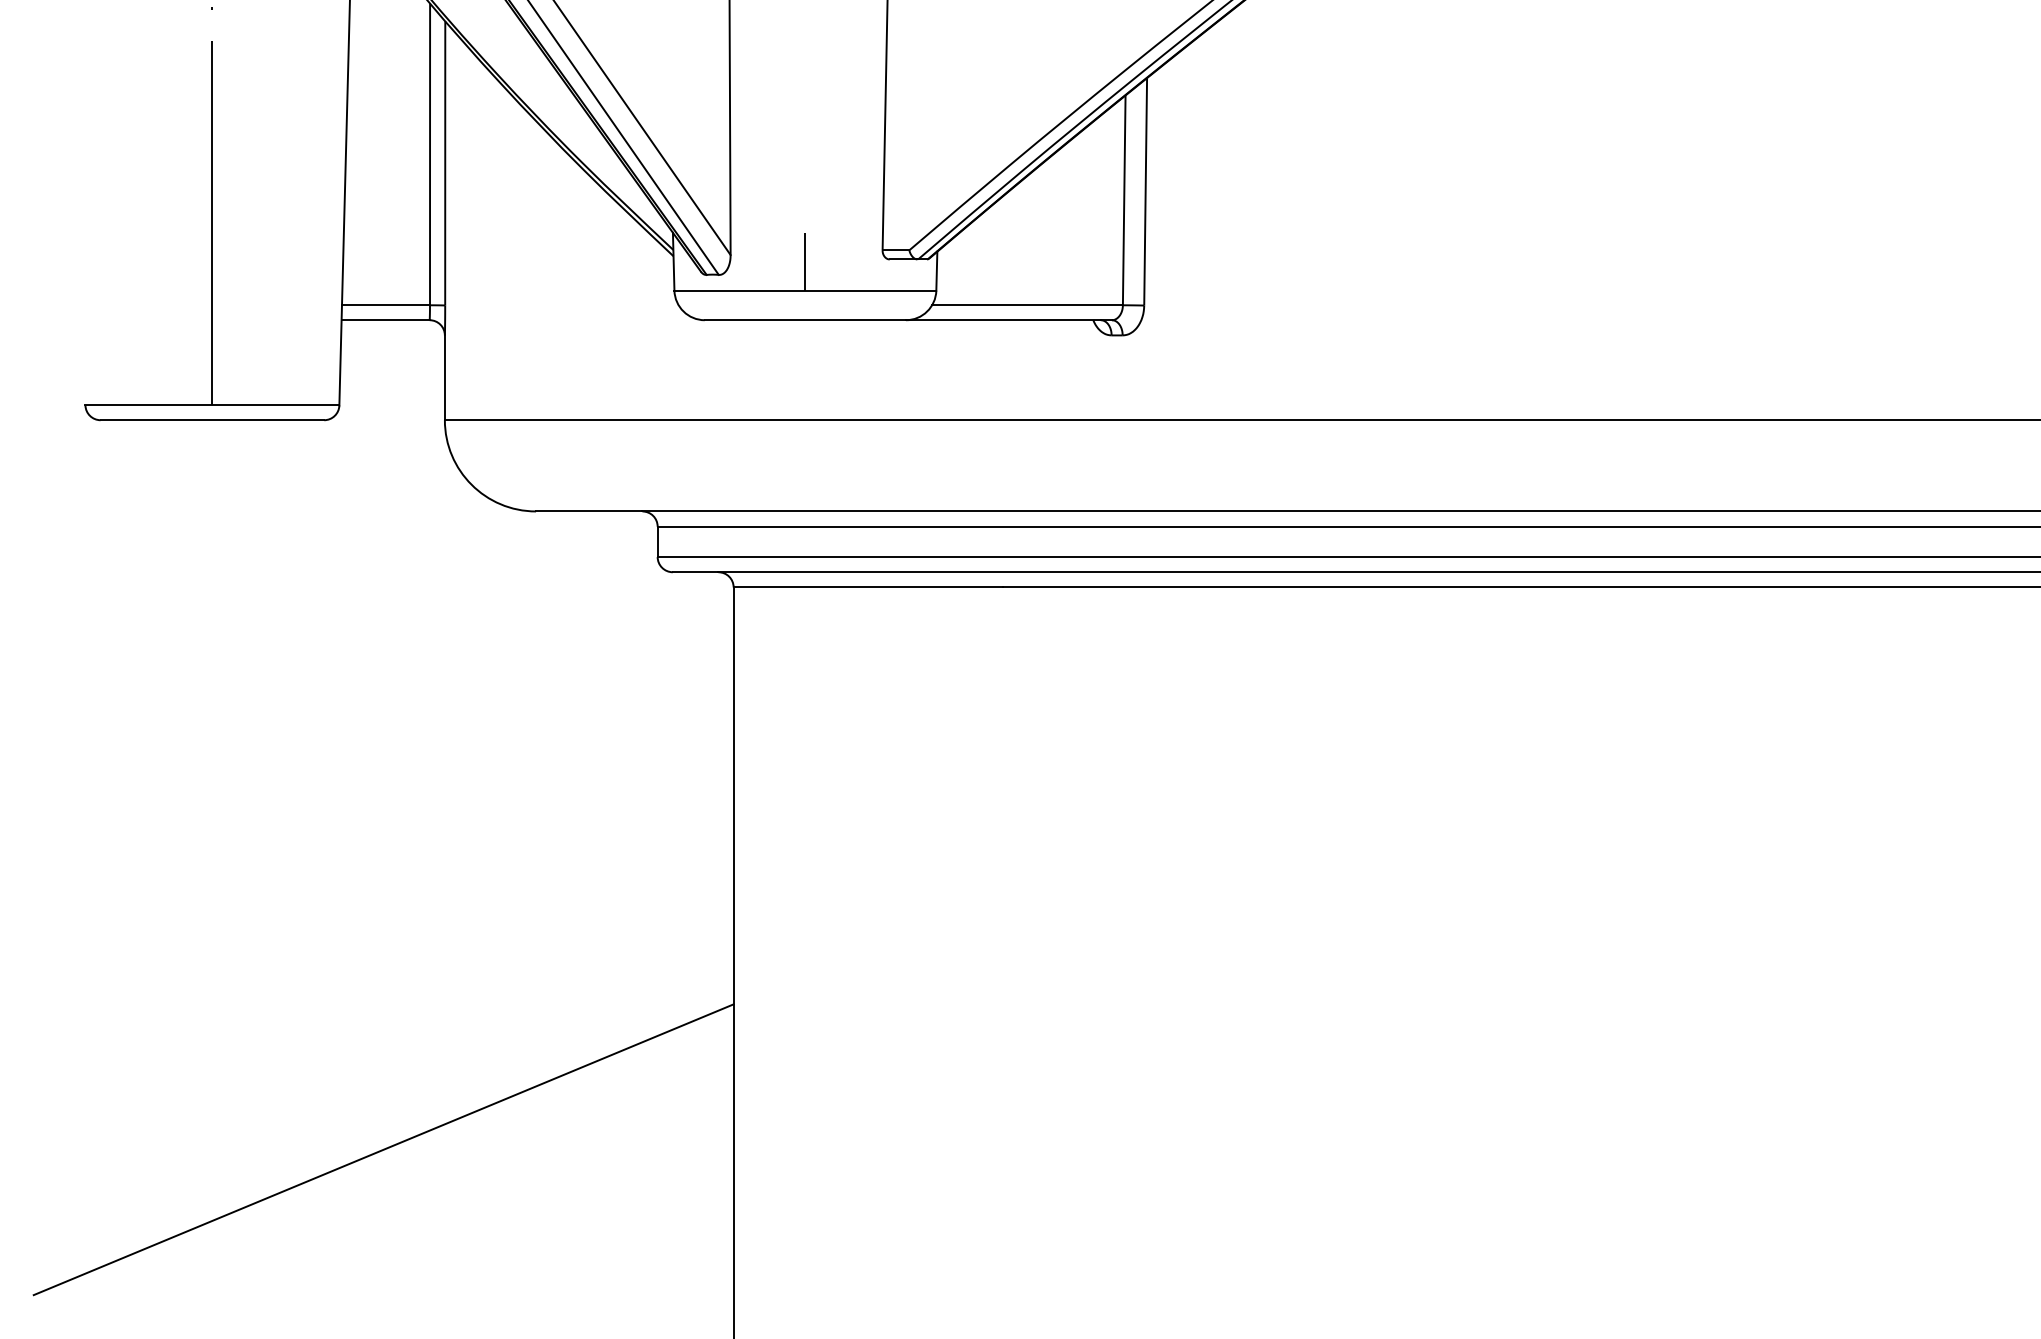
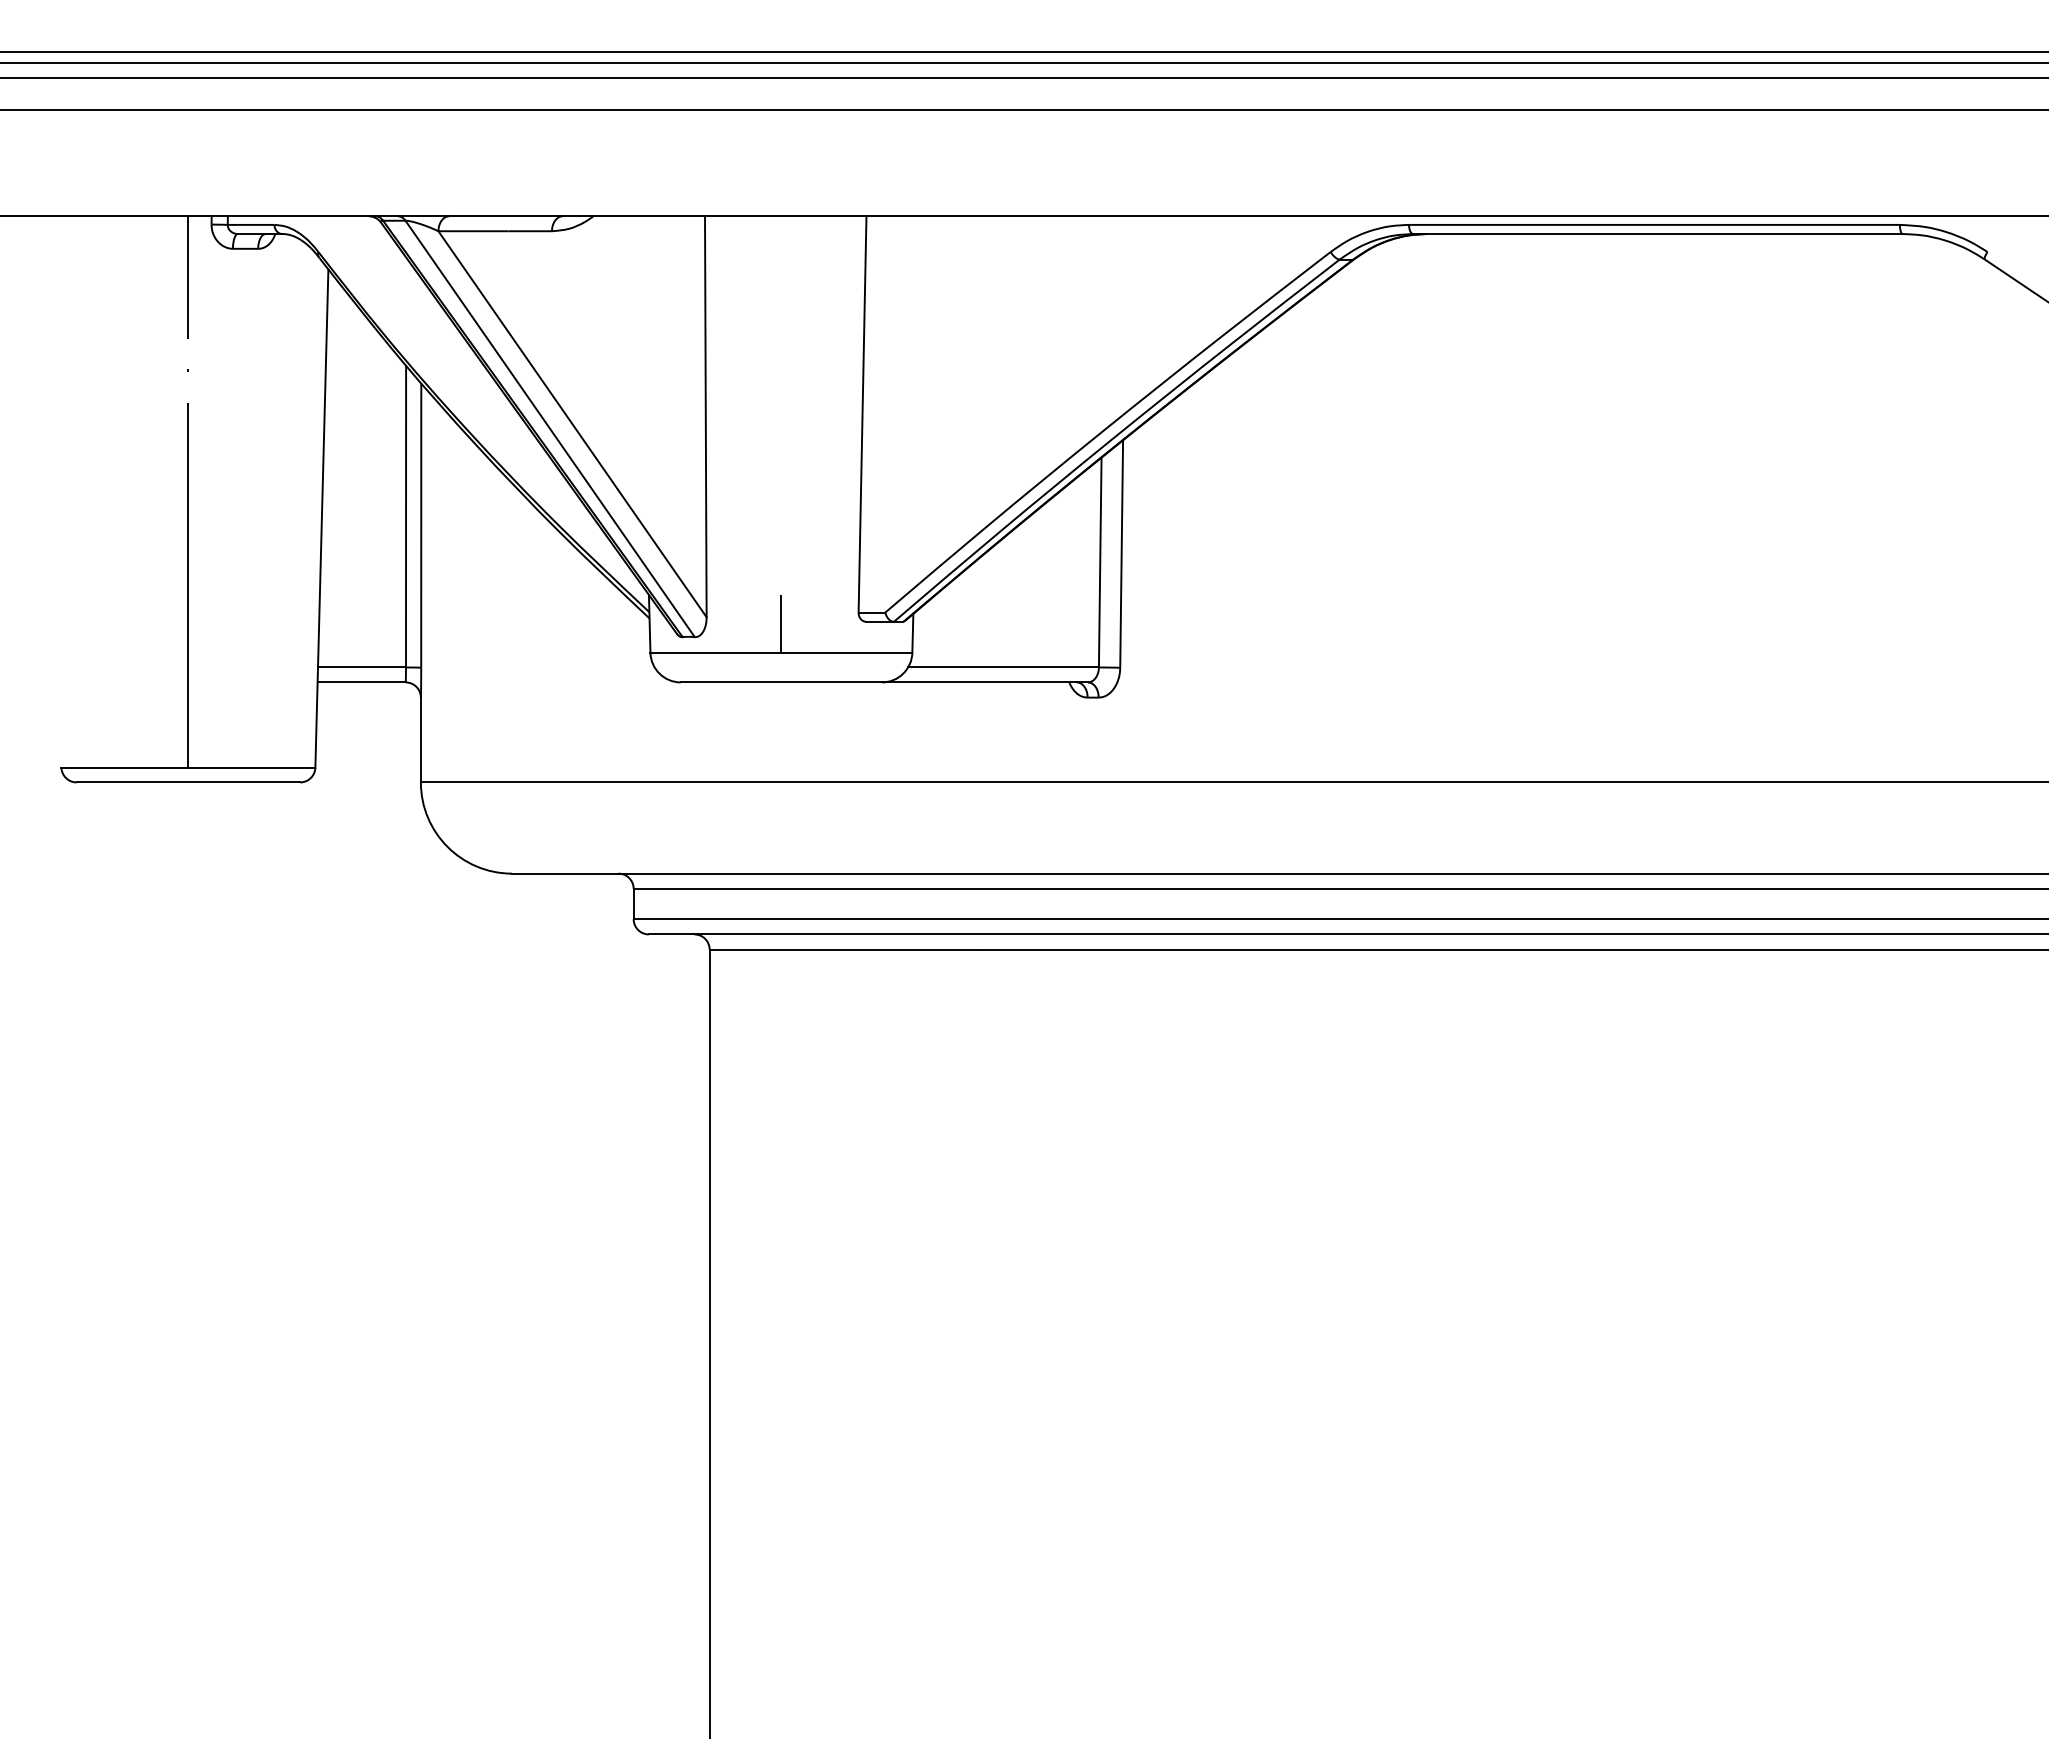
line: (383, 1149) -> (359, 1511), removed

